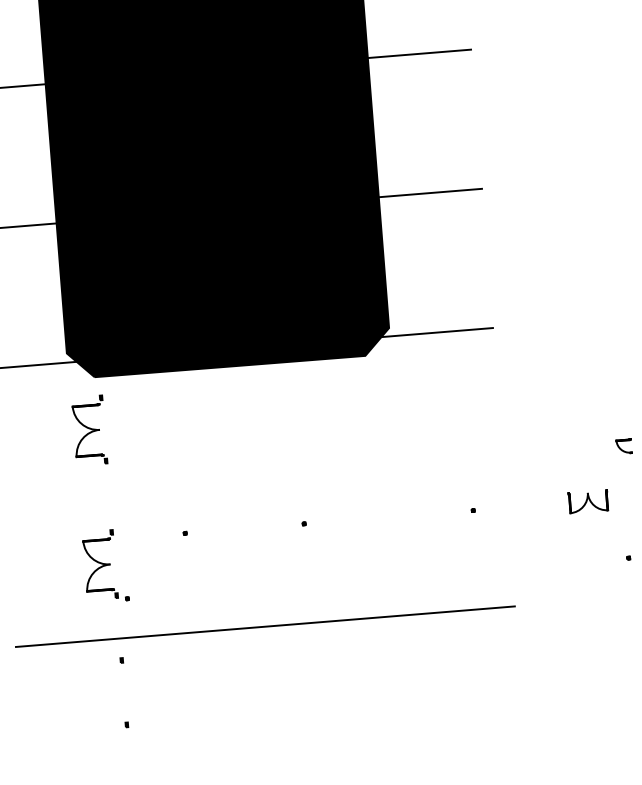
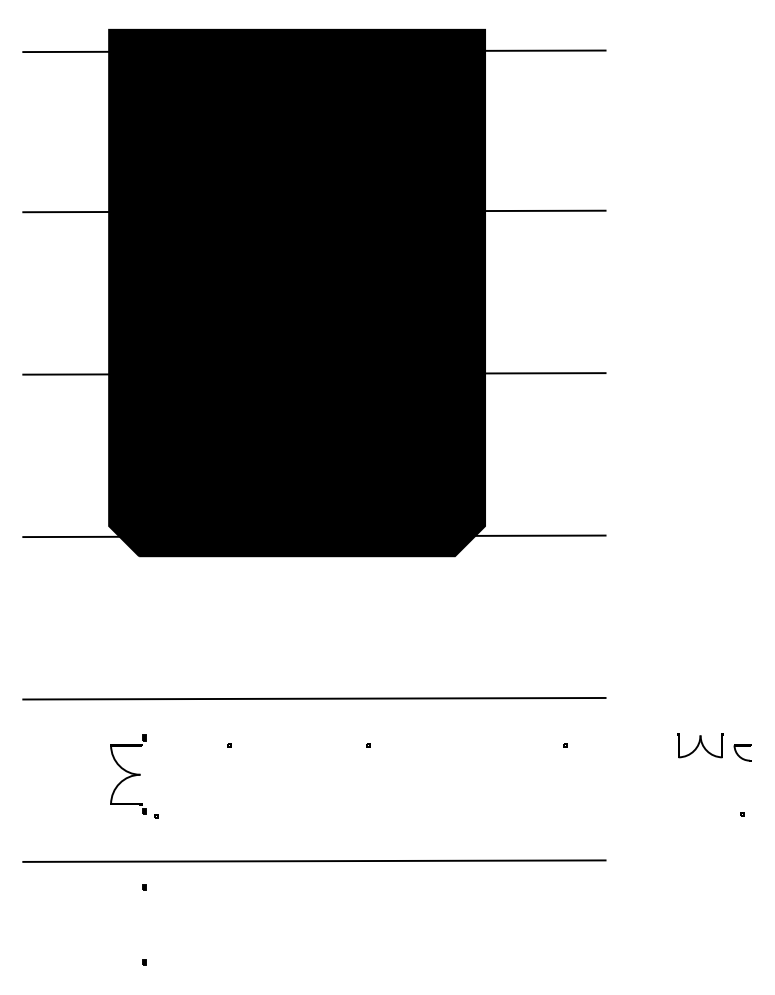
part: (89, 430) -> (128, 617), removed
part: (623, 446) -> (742, 752), moved
line: (254, 487) -> (314, 698), added

